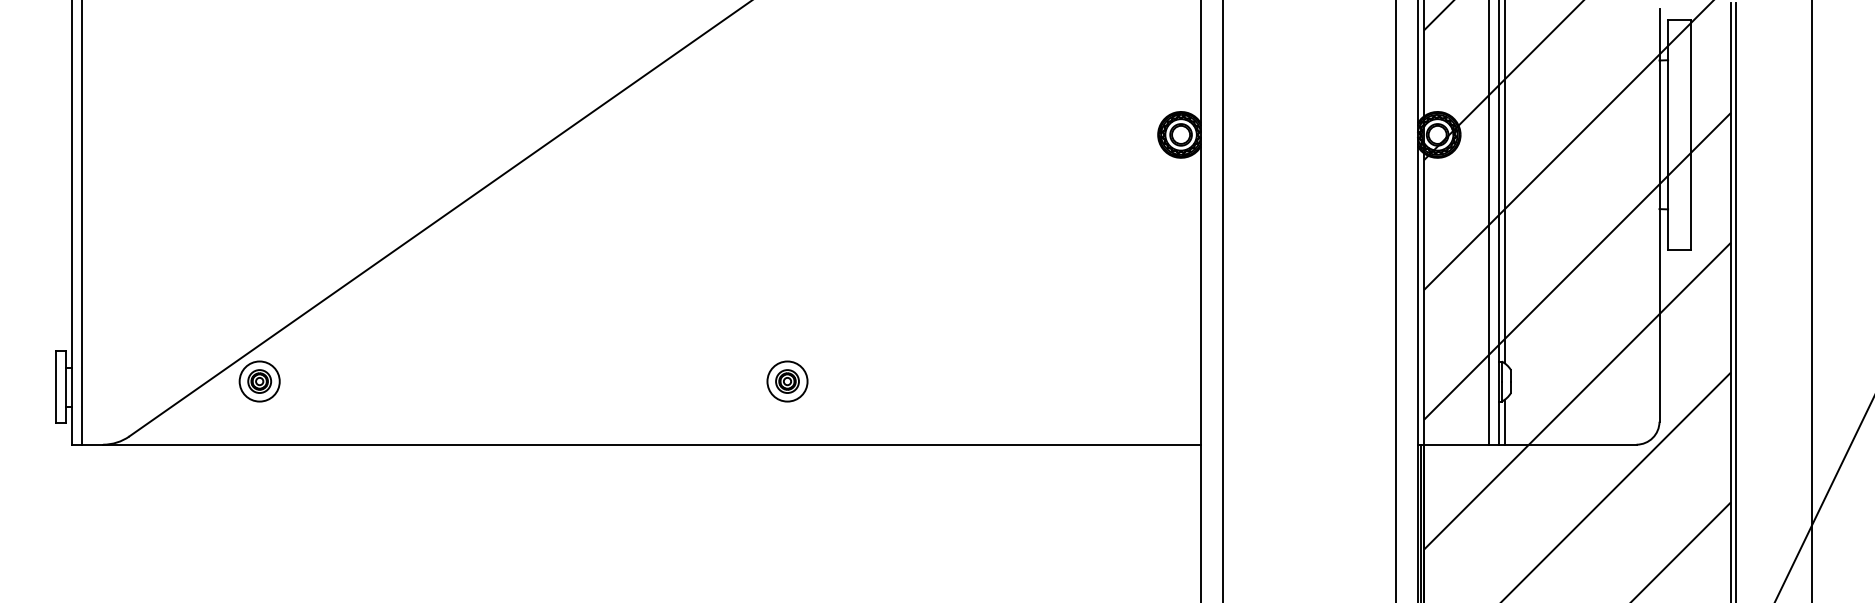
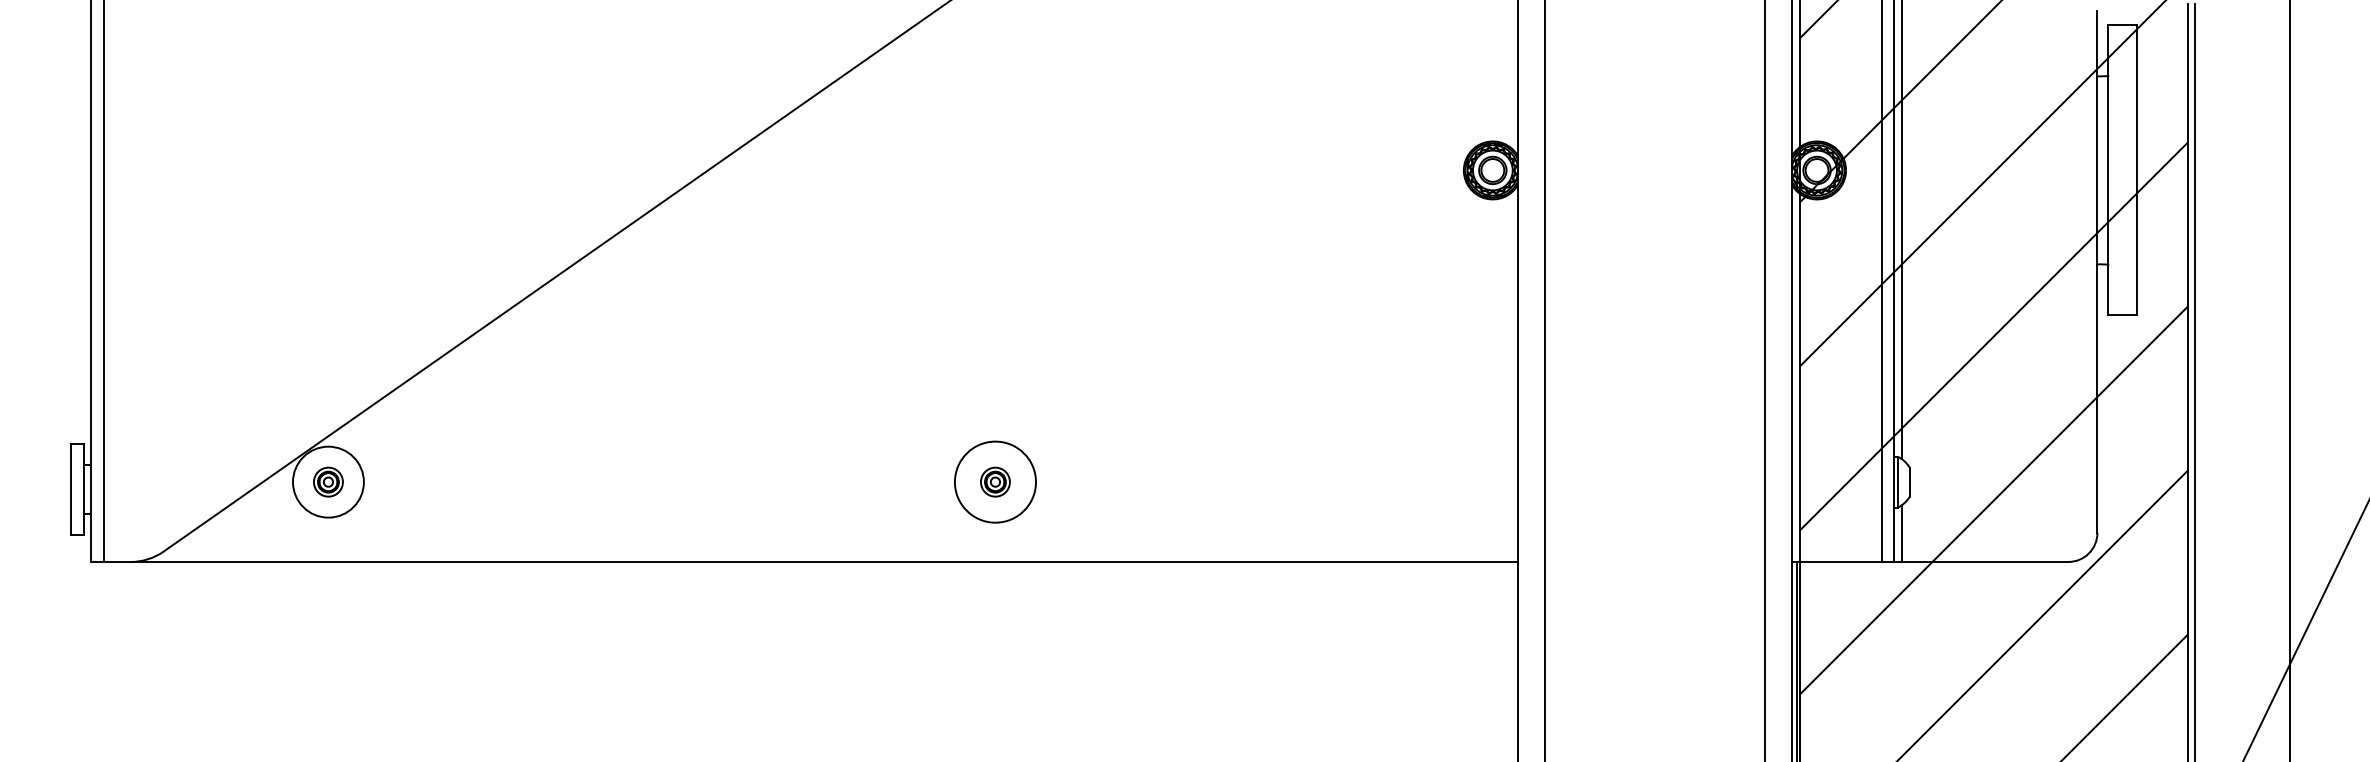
circle: (259, 381) -> (328, 481), size x1.4
circle: (787, 381) -> (995, 481), size x1.6

